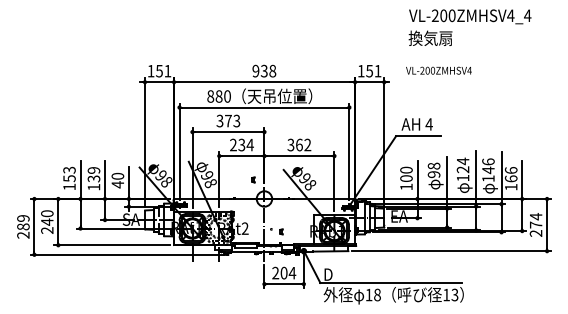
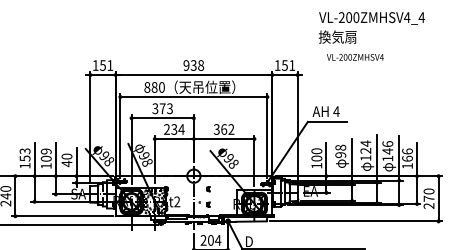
text: (438, 70) -> (354, 57), moved
text: (93, 178) -> (45, 158), 139 -> 109
part: (253, 179) -> (208, 188), moved
text: (535, 216) -> (428, 191), 274 -> 270

